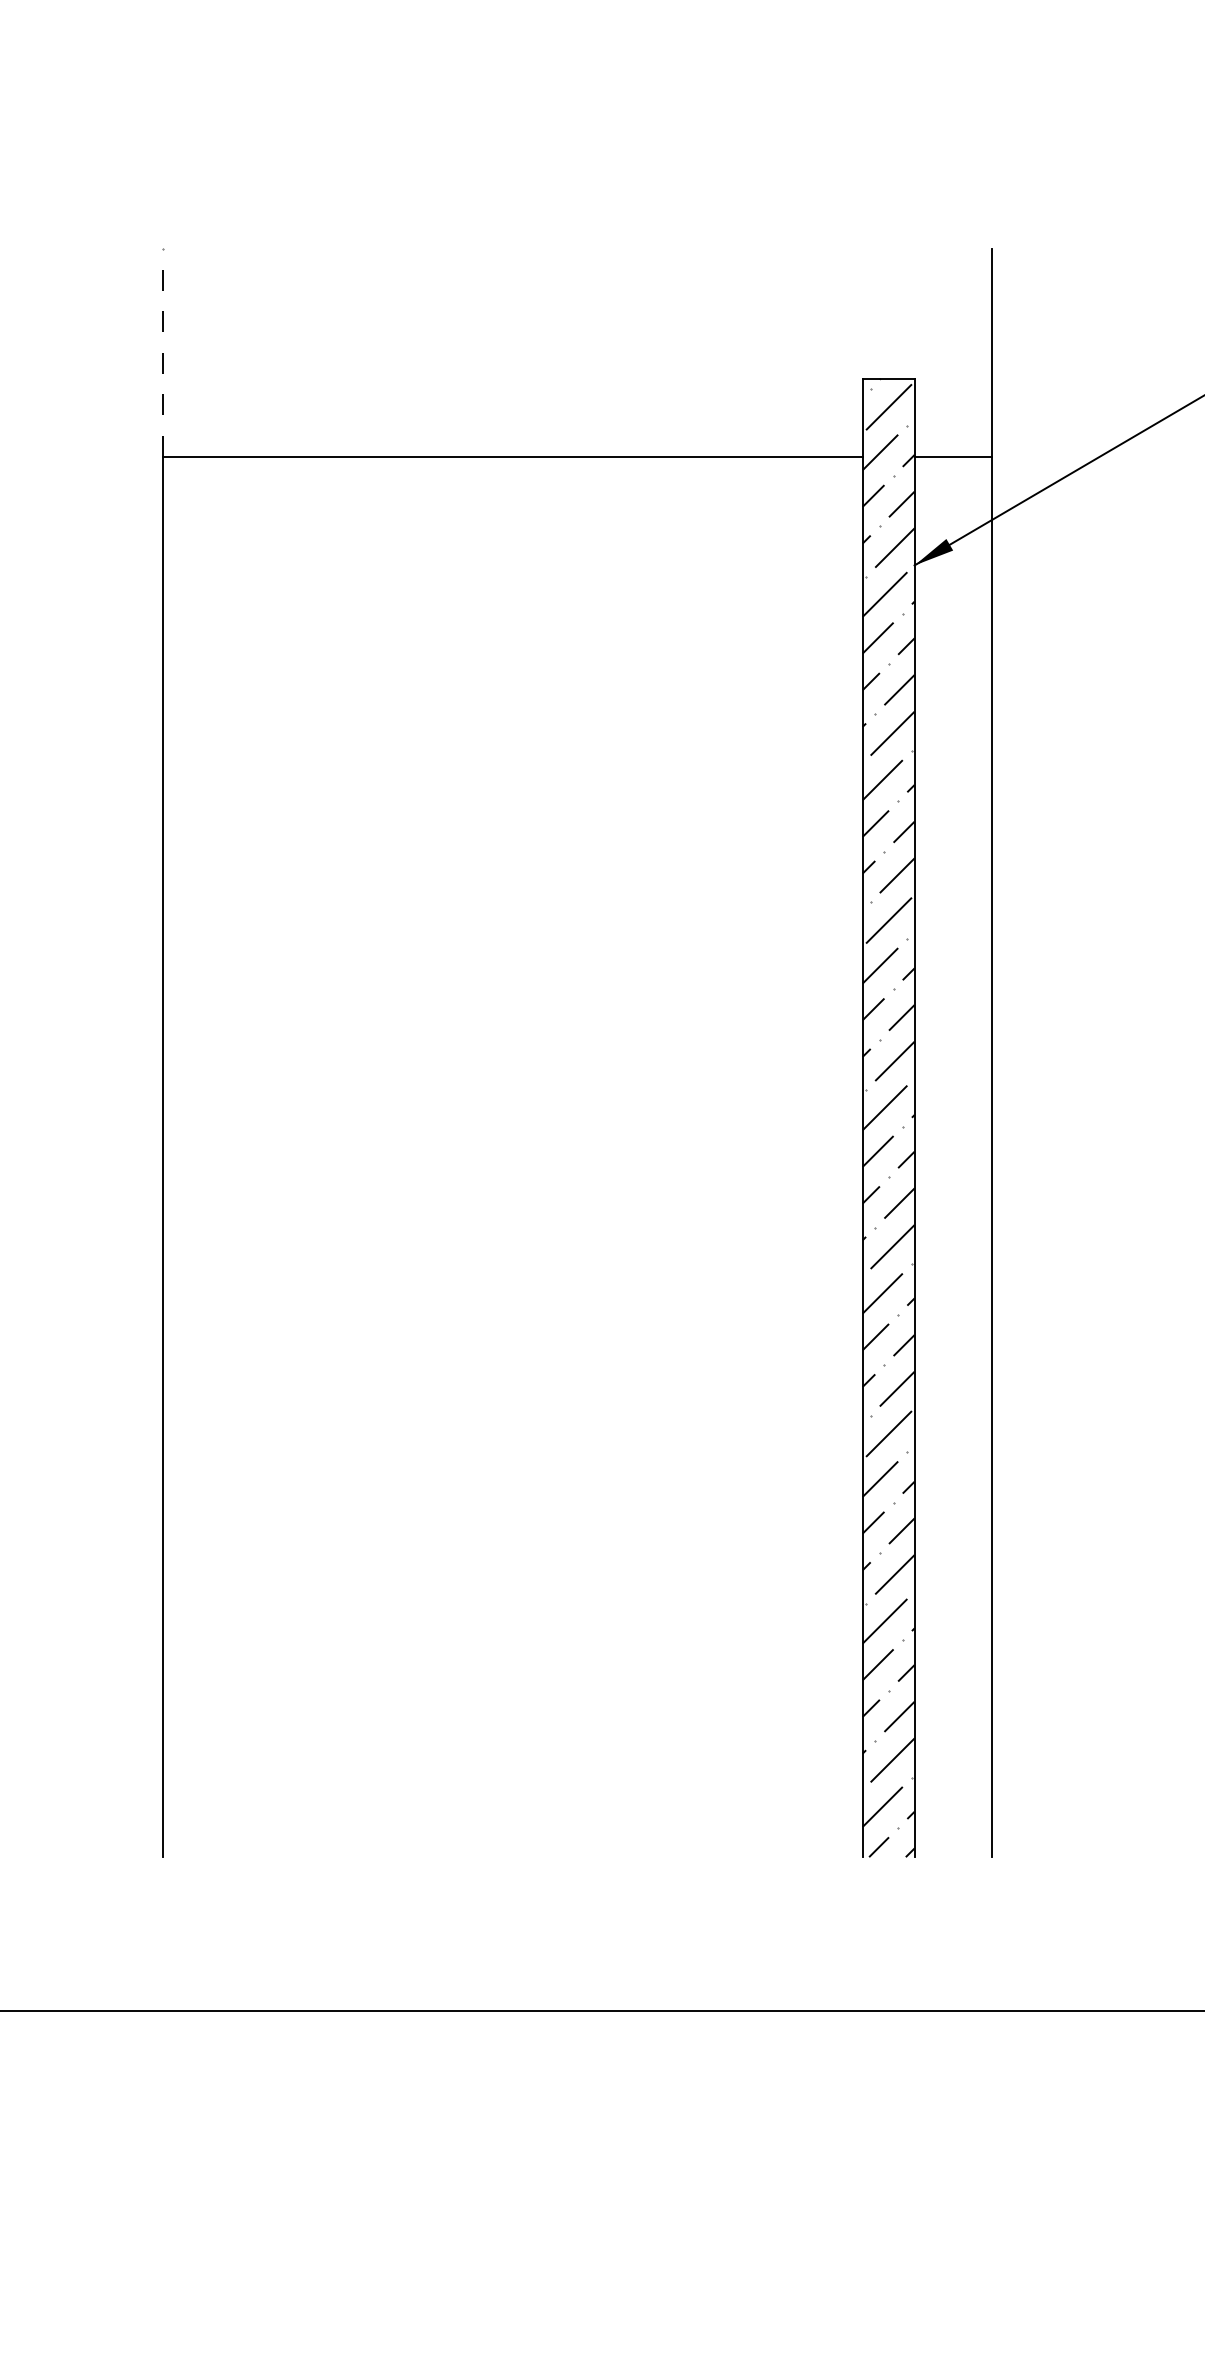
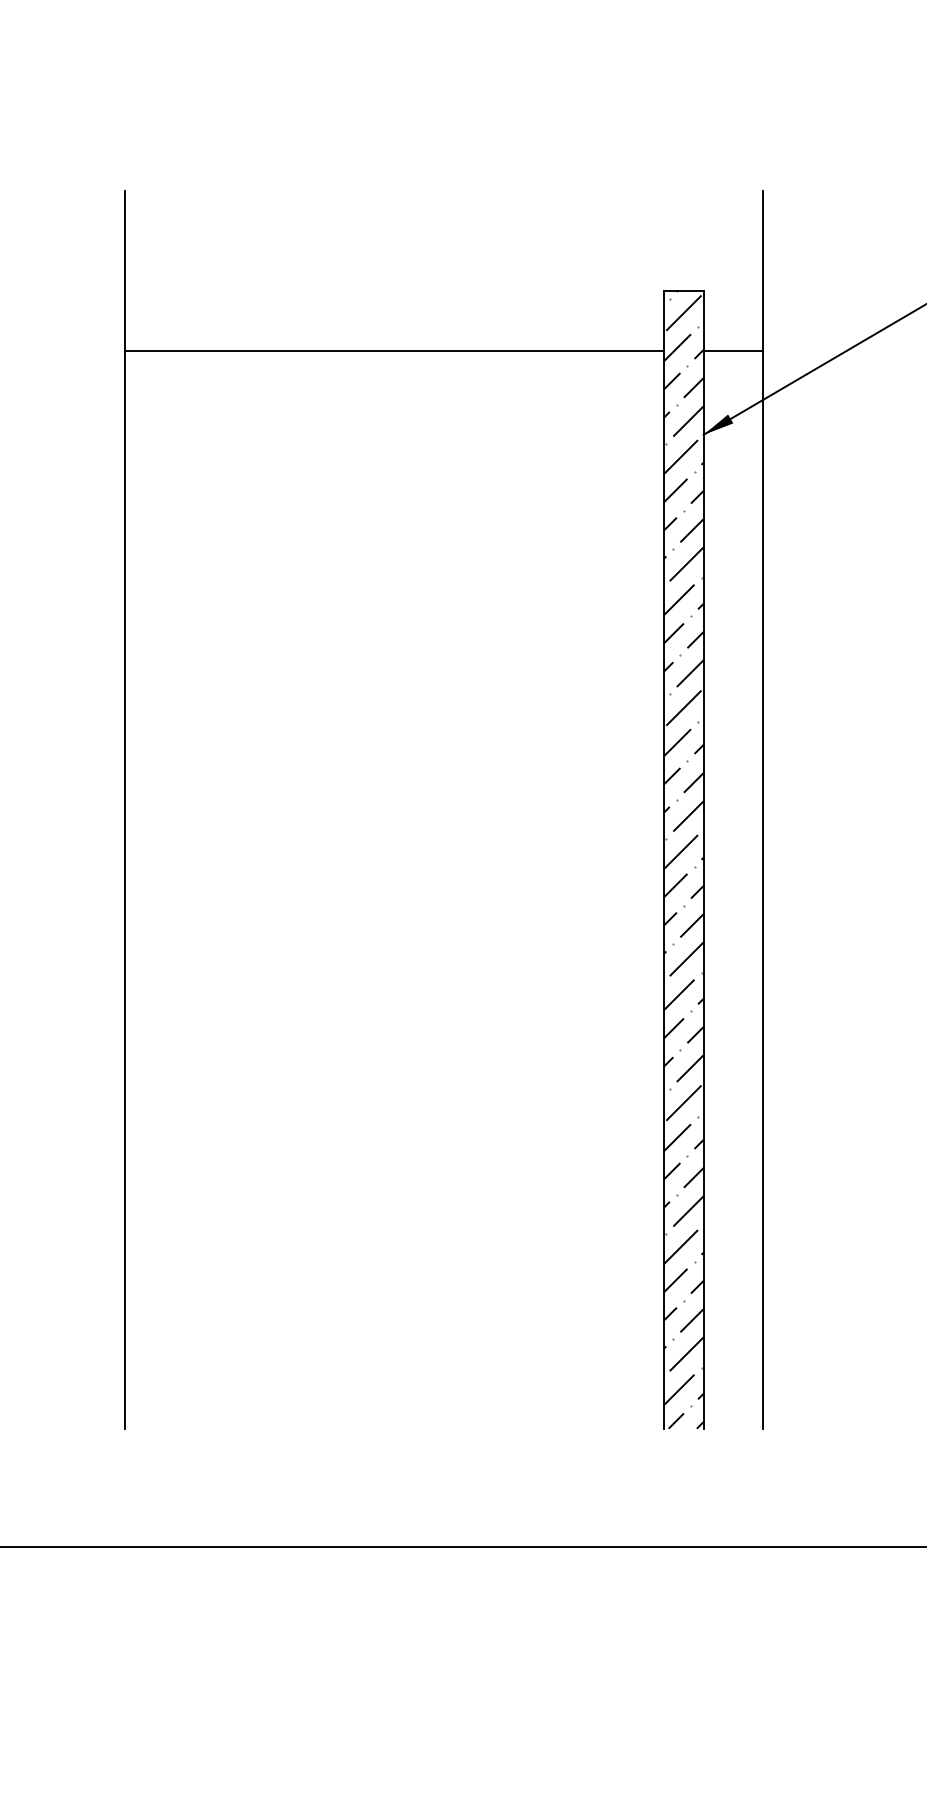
line: (162, 352) -> (124, 271), dashed -> solid

